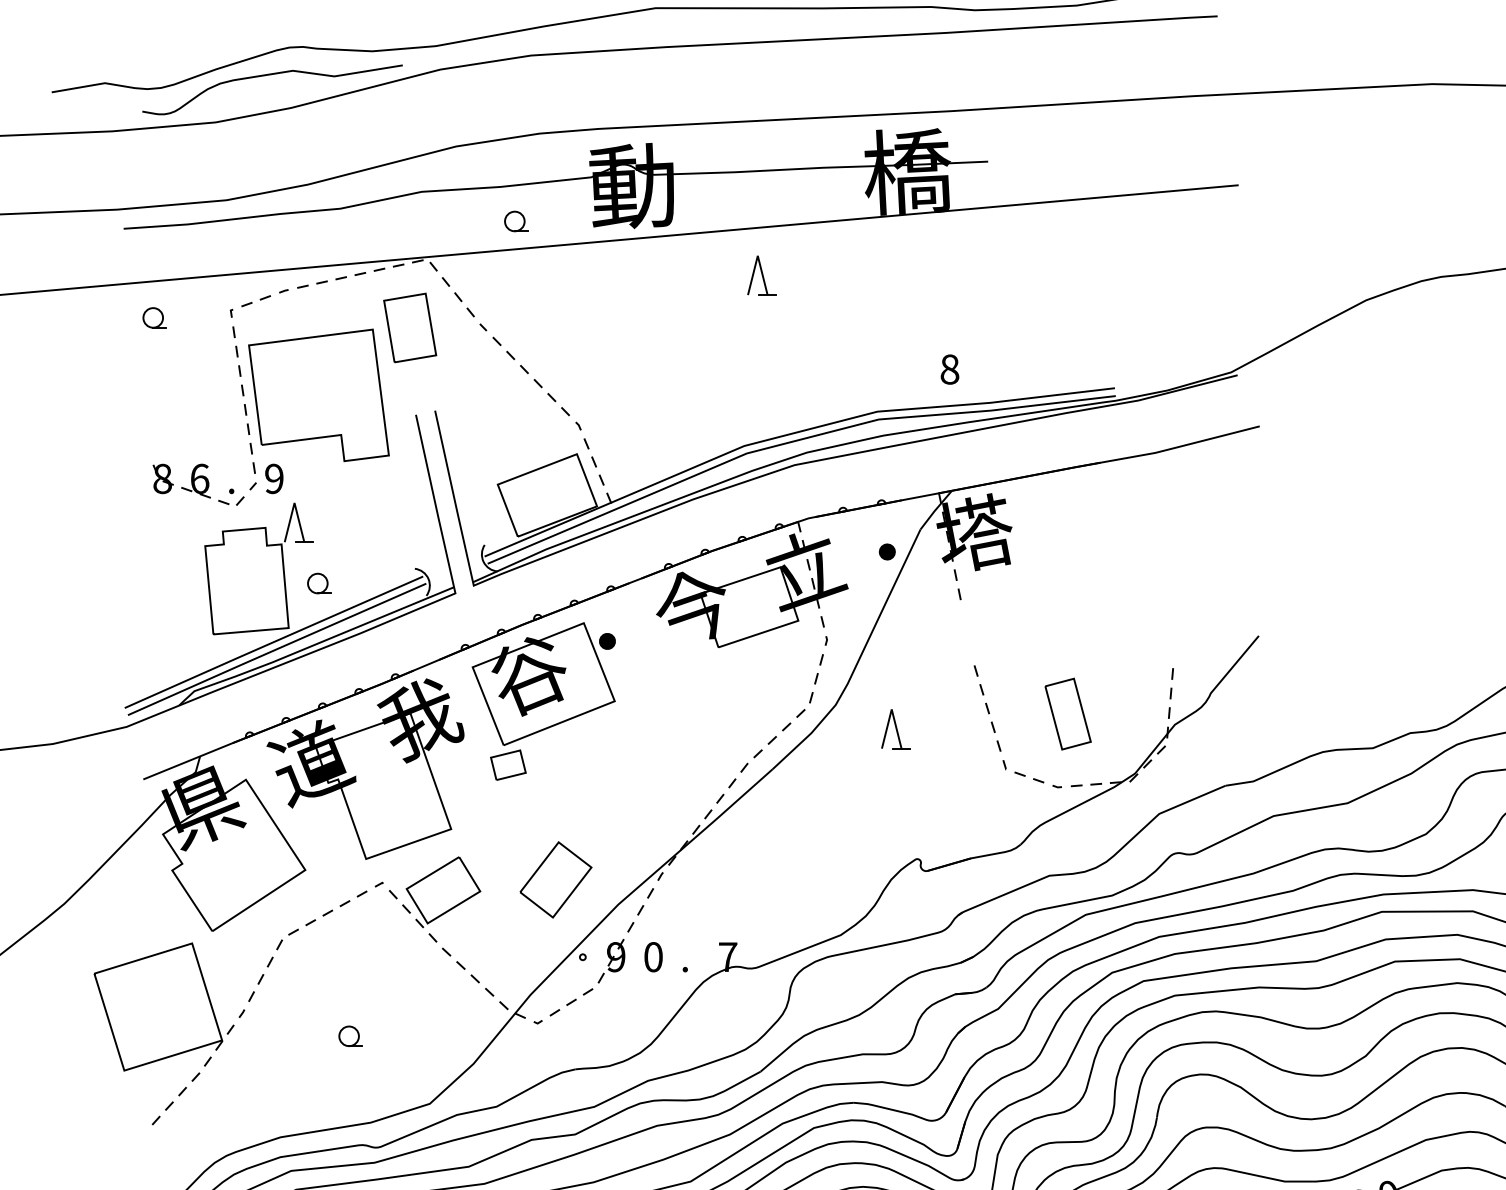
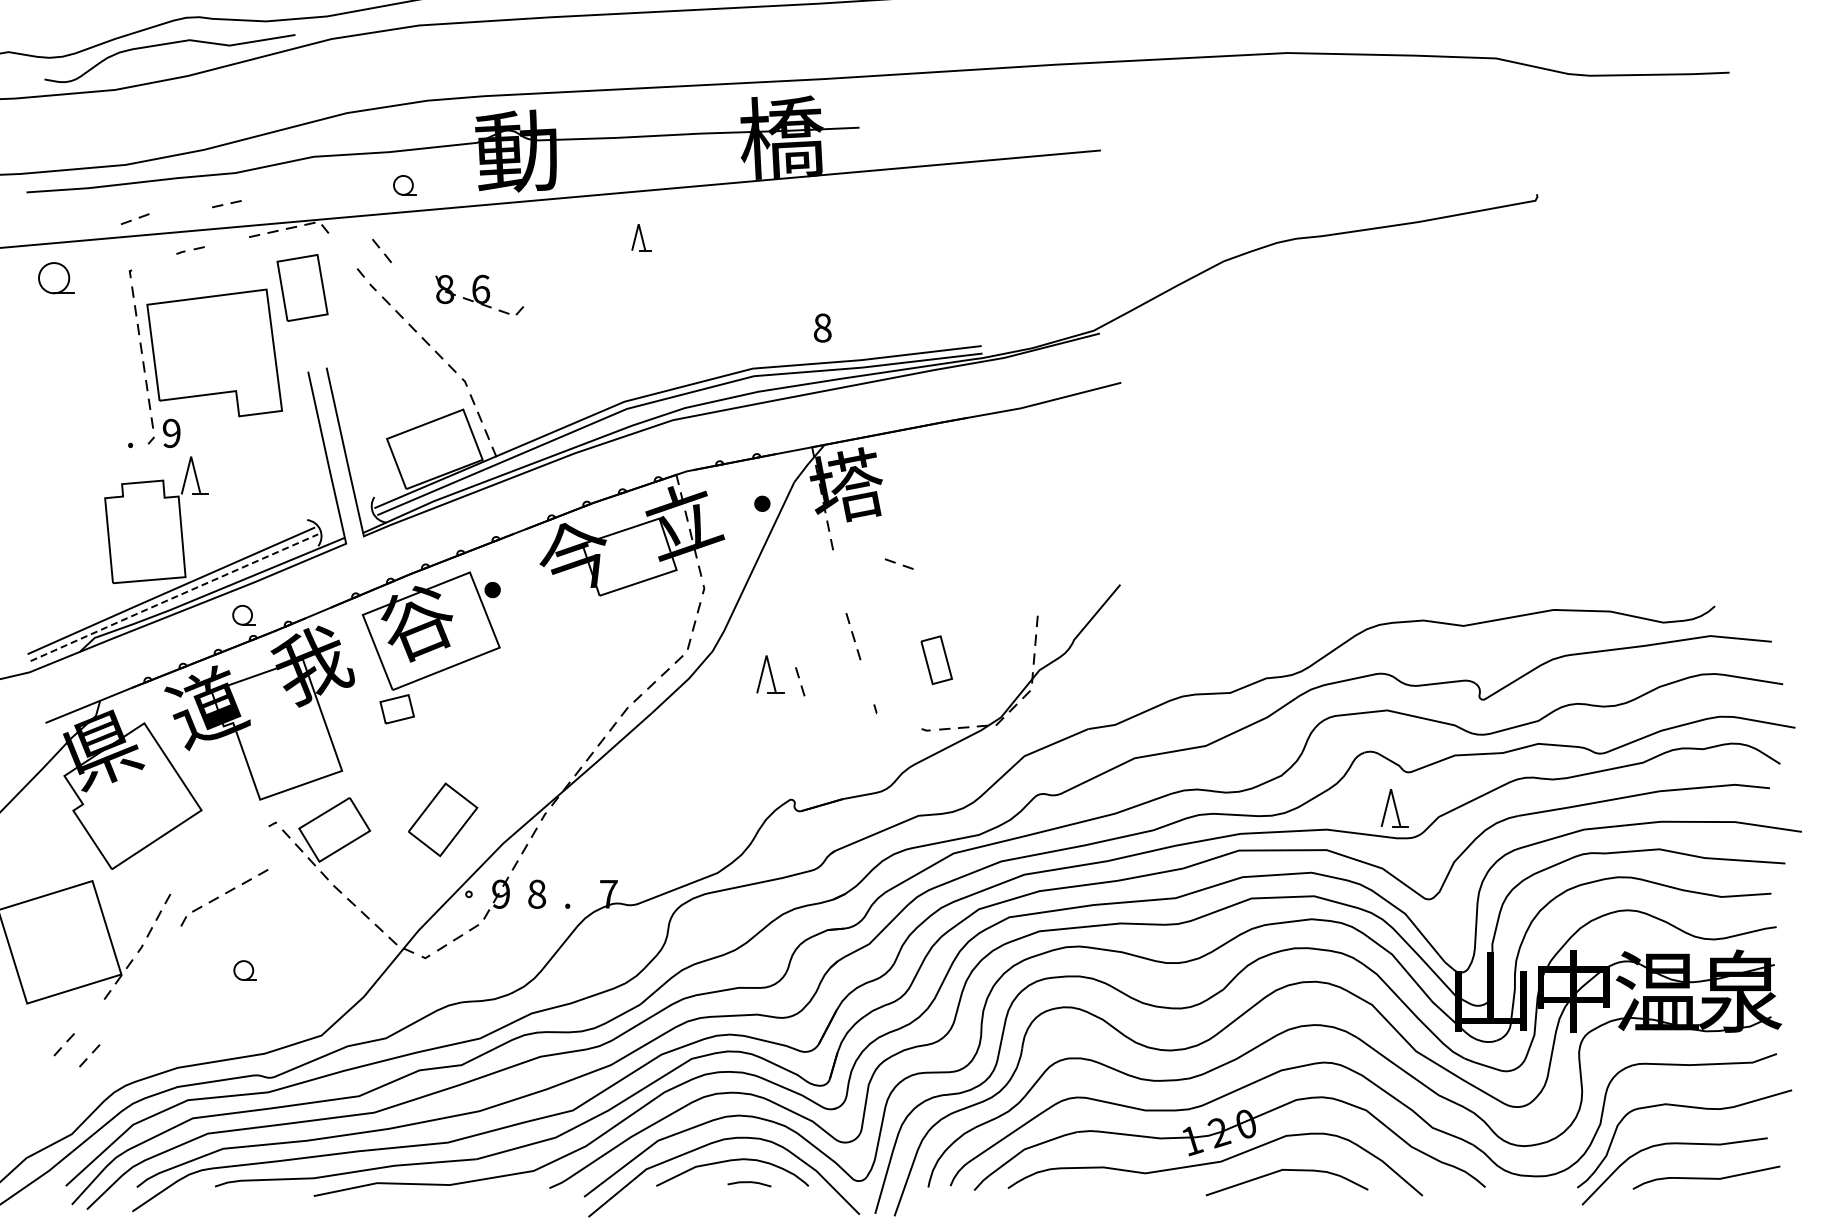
part: (761, 275) -> (641, 237), size x0.7
part: (331, 280) -> (226, 204), moved
part: (451, 289) -> (381, 250), moved
part: (255, 300) -> (134, 218), moved
part: (154, 318) -> (56, 278), size x1.6
part: (198, 484) -> (479, 294), moved
part: (318, 582) -> (243, 614), moved
line: (276, 649) -> (173, 597), solid -> dashed
part: (1068, 714) -> (936, 660), size x0.7
part: (996, 736) -> (800, 681), moved
part: (1028, 776) -> (898, 563), moved
part: (321, 920) -> (224, 897), moved
text: (653, 957) -> (537, 894), 0 -> 8
part: (189, 1084) -> (89, 1055), moved

